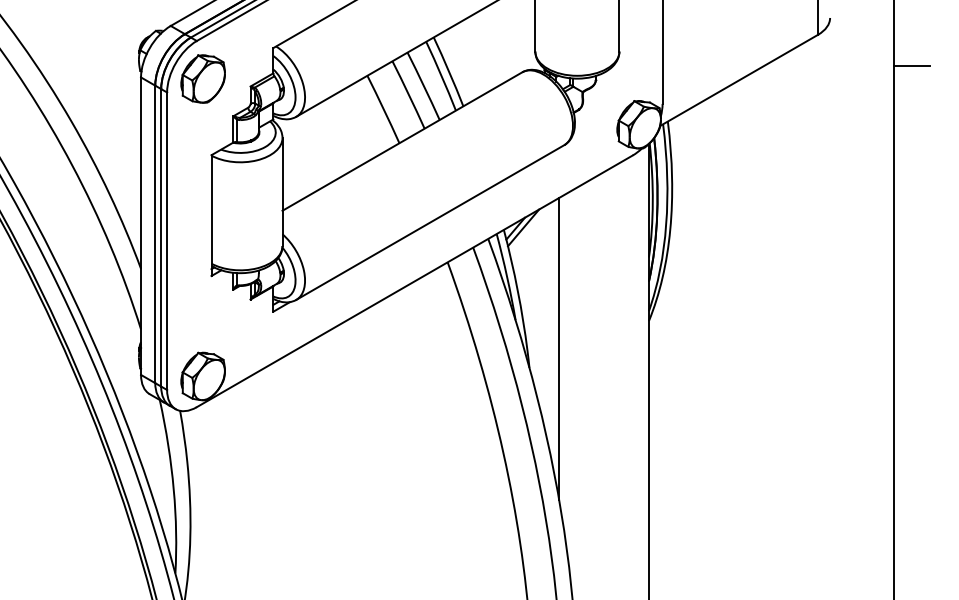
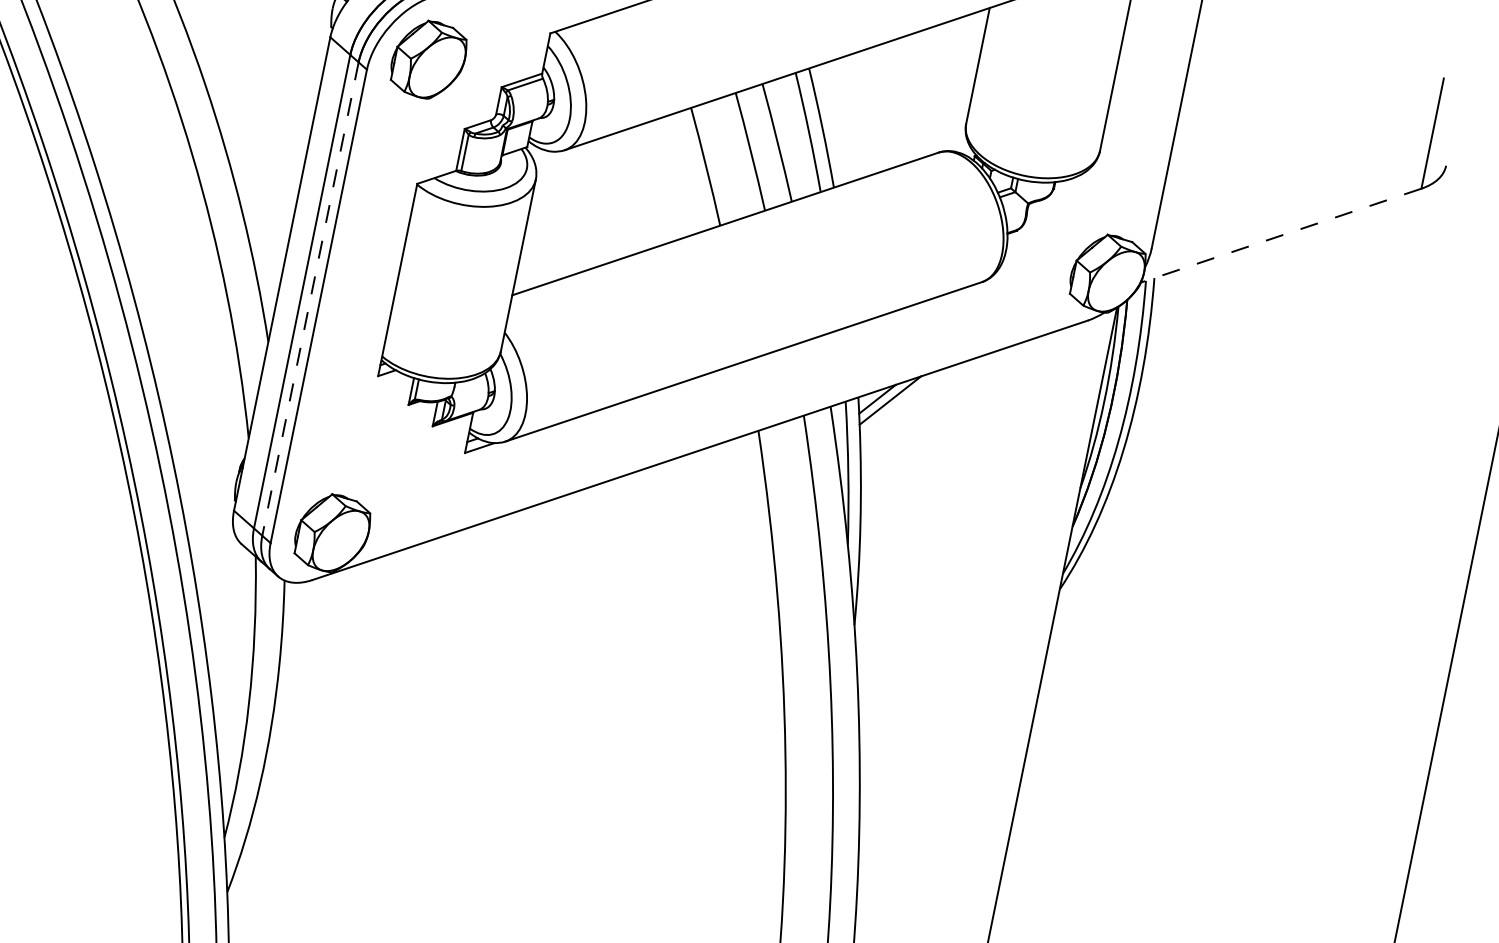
line: (738, 80) -> (1280, 235), solid -> dashed
line: (161, 237) -> (311, 298), solid -> dashed
line: (559, 348) -> (908, 604), removed

